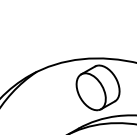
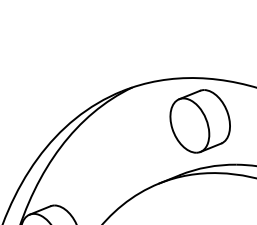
part: (97, 88) -> (199, 121), moved

